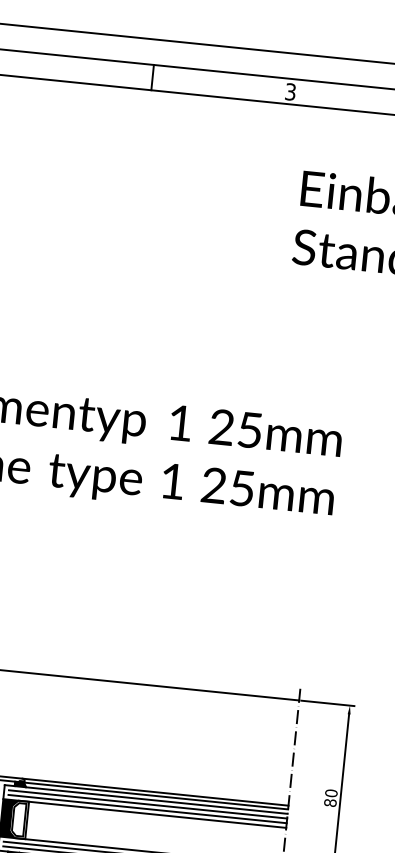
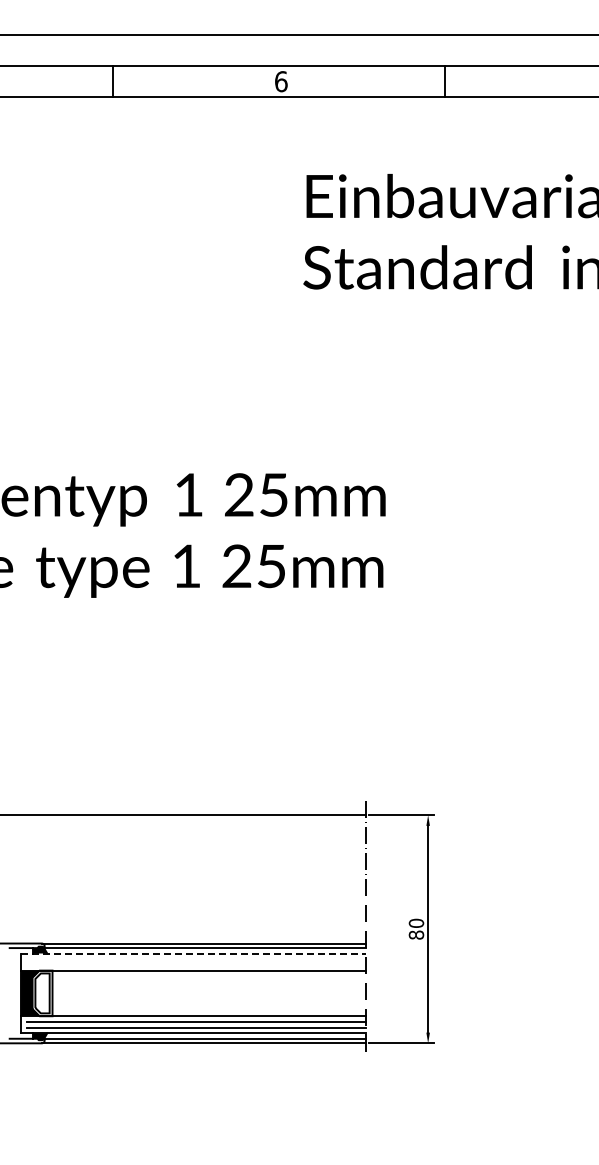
text: (290, 91) -> (281, 81), 3 -> 6
line: (146, 799) -> (193, 953), solid -> dashed
line: (148, 804) -> (196, 959), removed
line: (147, 808) -> (196, 964), removed

